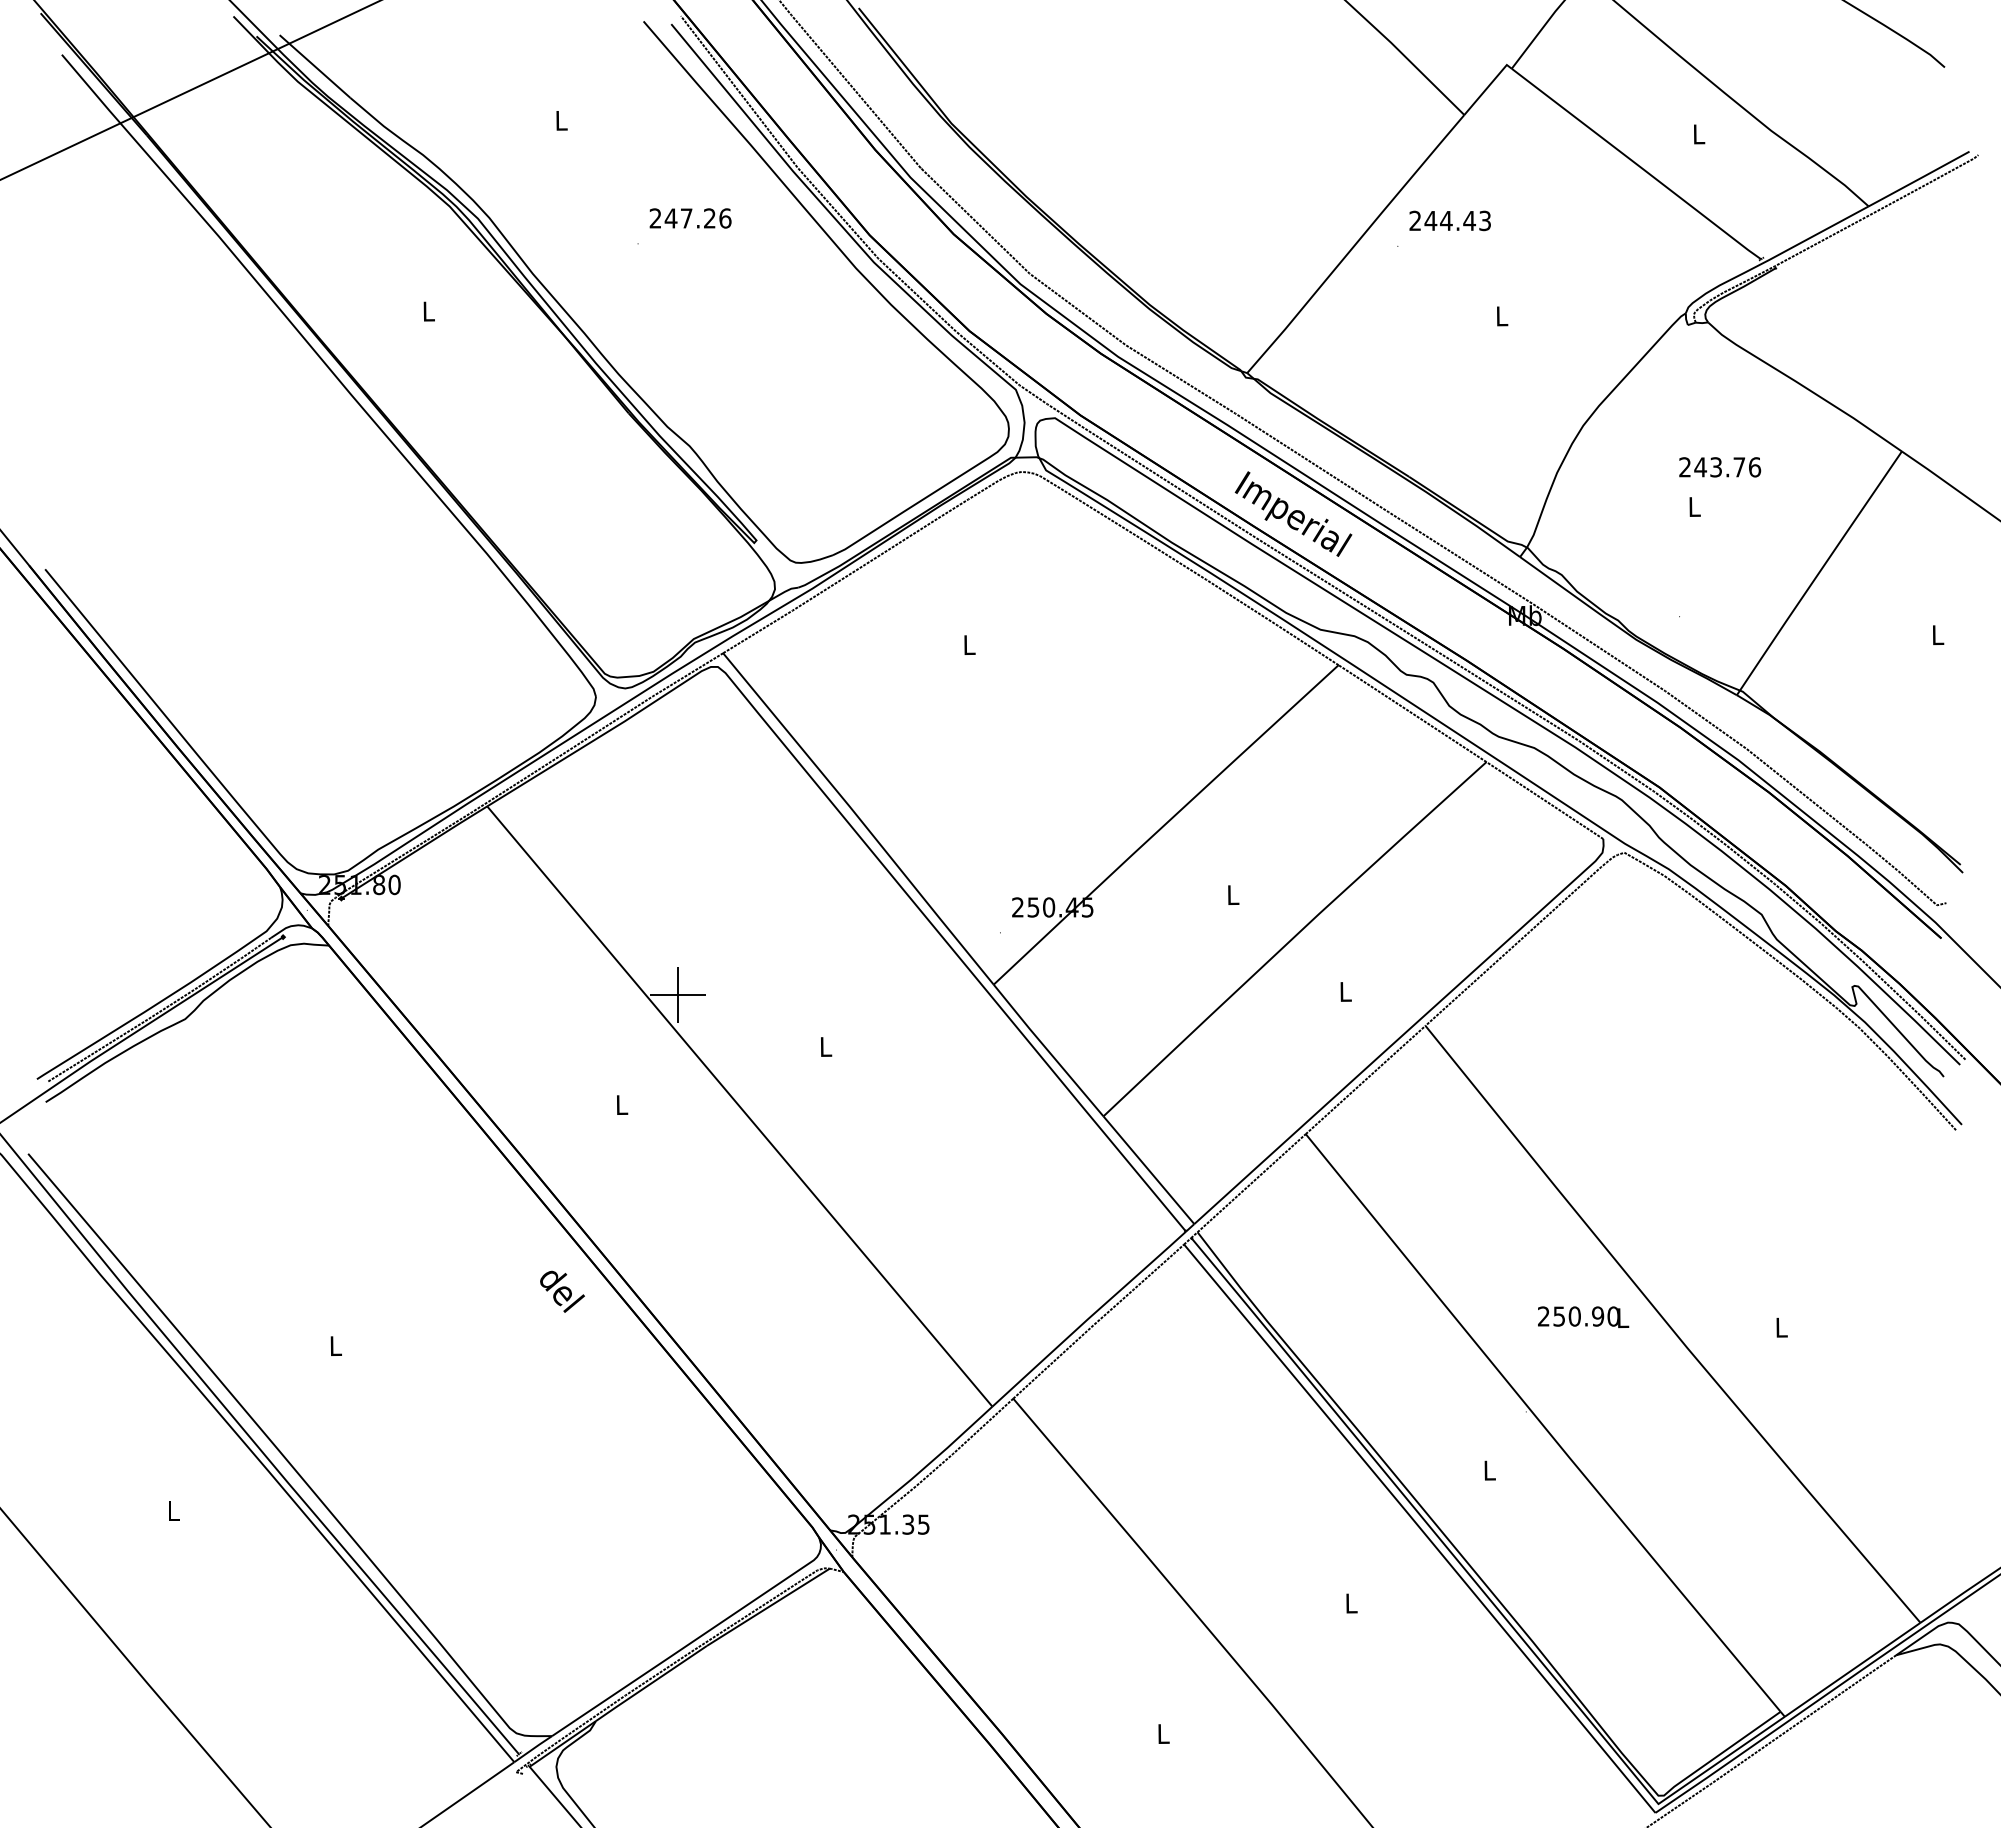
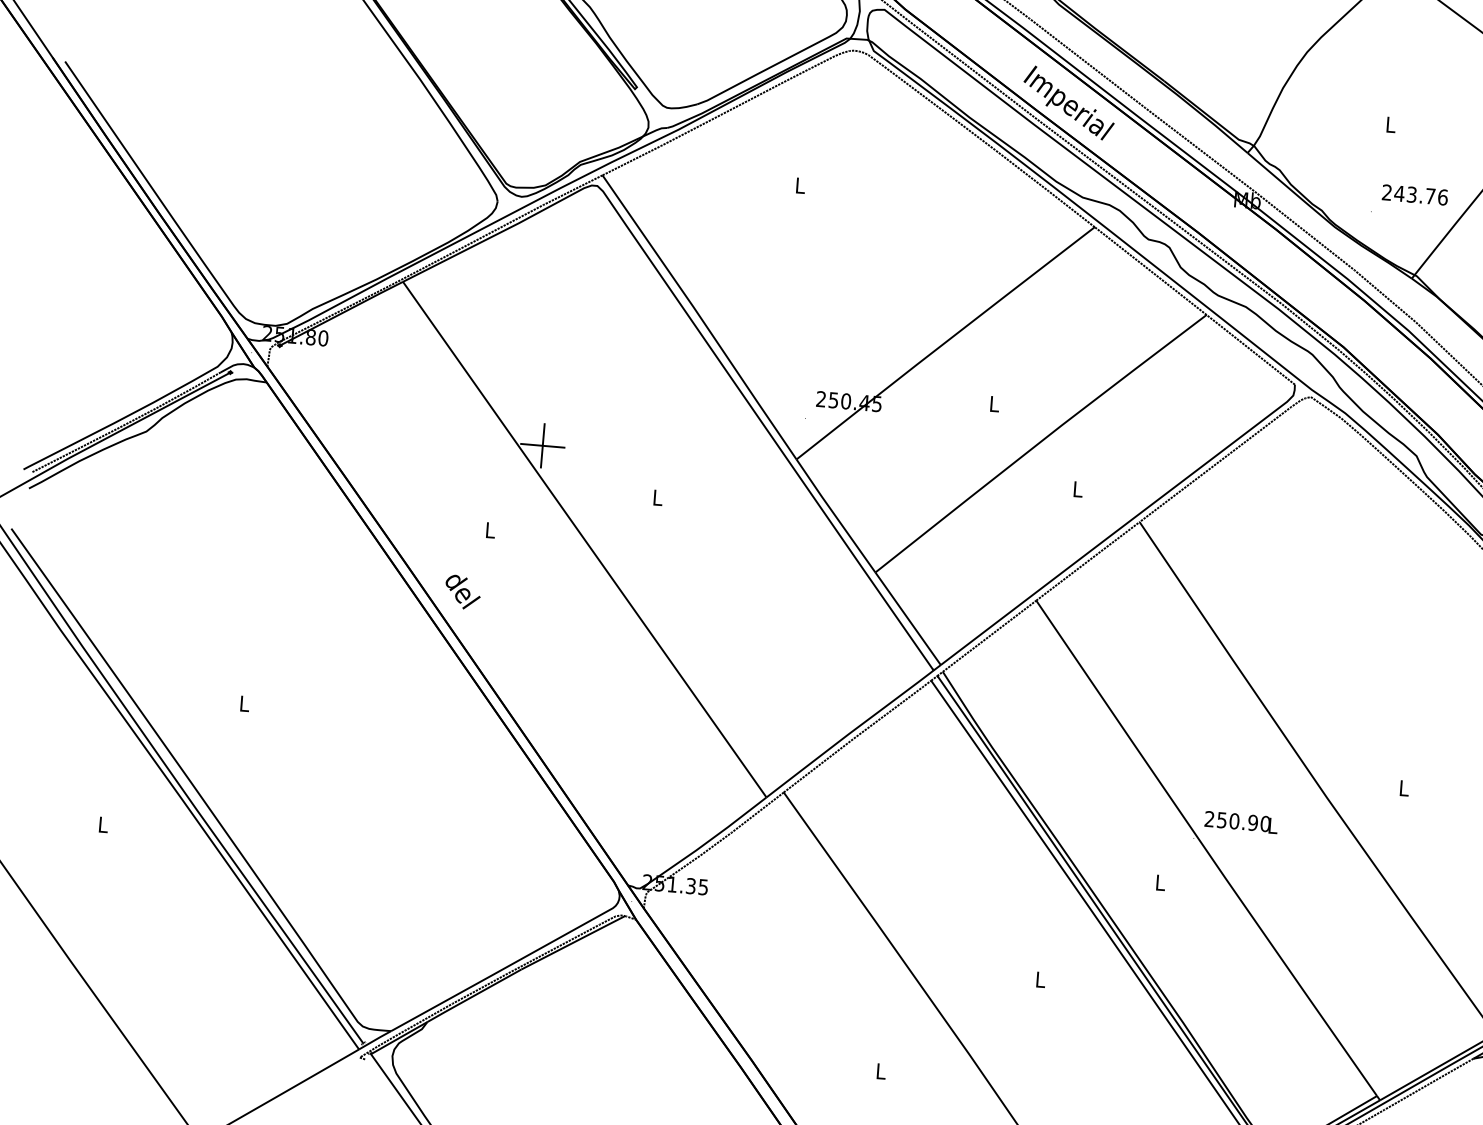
text: (1720, 467) -> (1415, 195), moved
text: (562, 1291) -> (462, 592), moved
text: (1583, 1316) -> (1241, 821), moved

